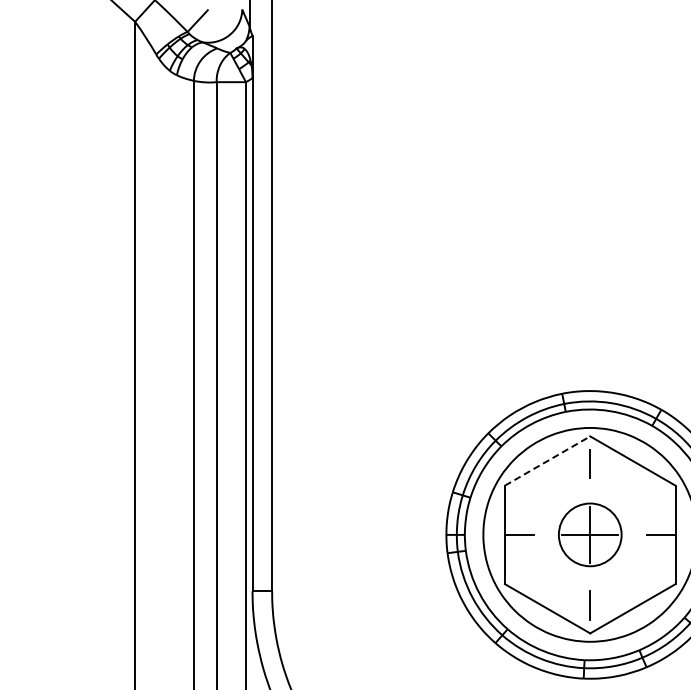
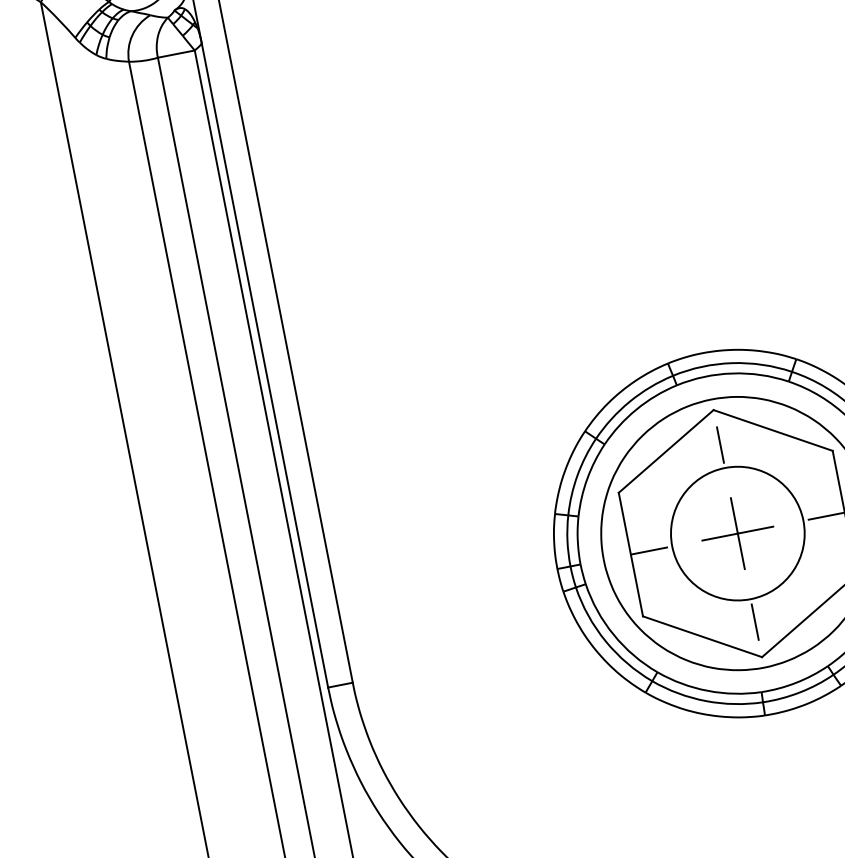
line: (548, 460) -> (667, 450), dashed -> solid
circle: (589, 534) -> (736, 533), size x1.67

